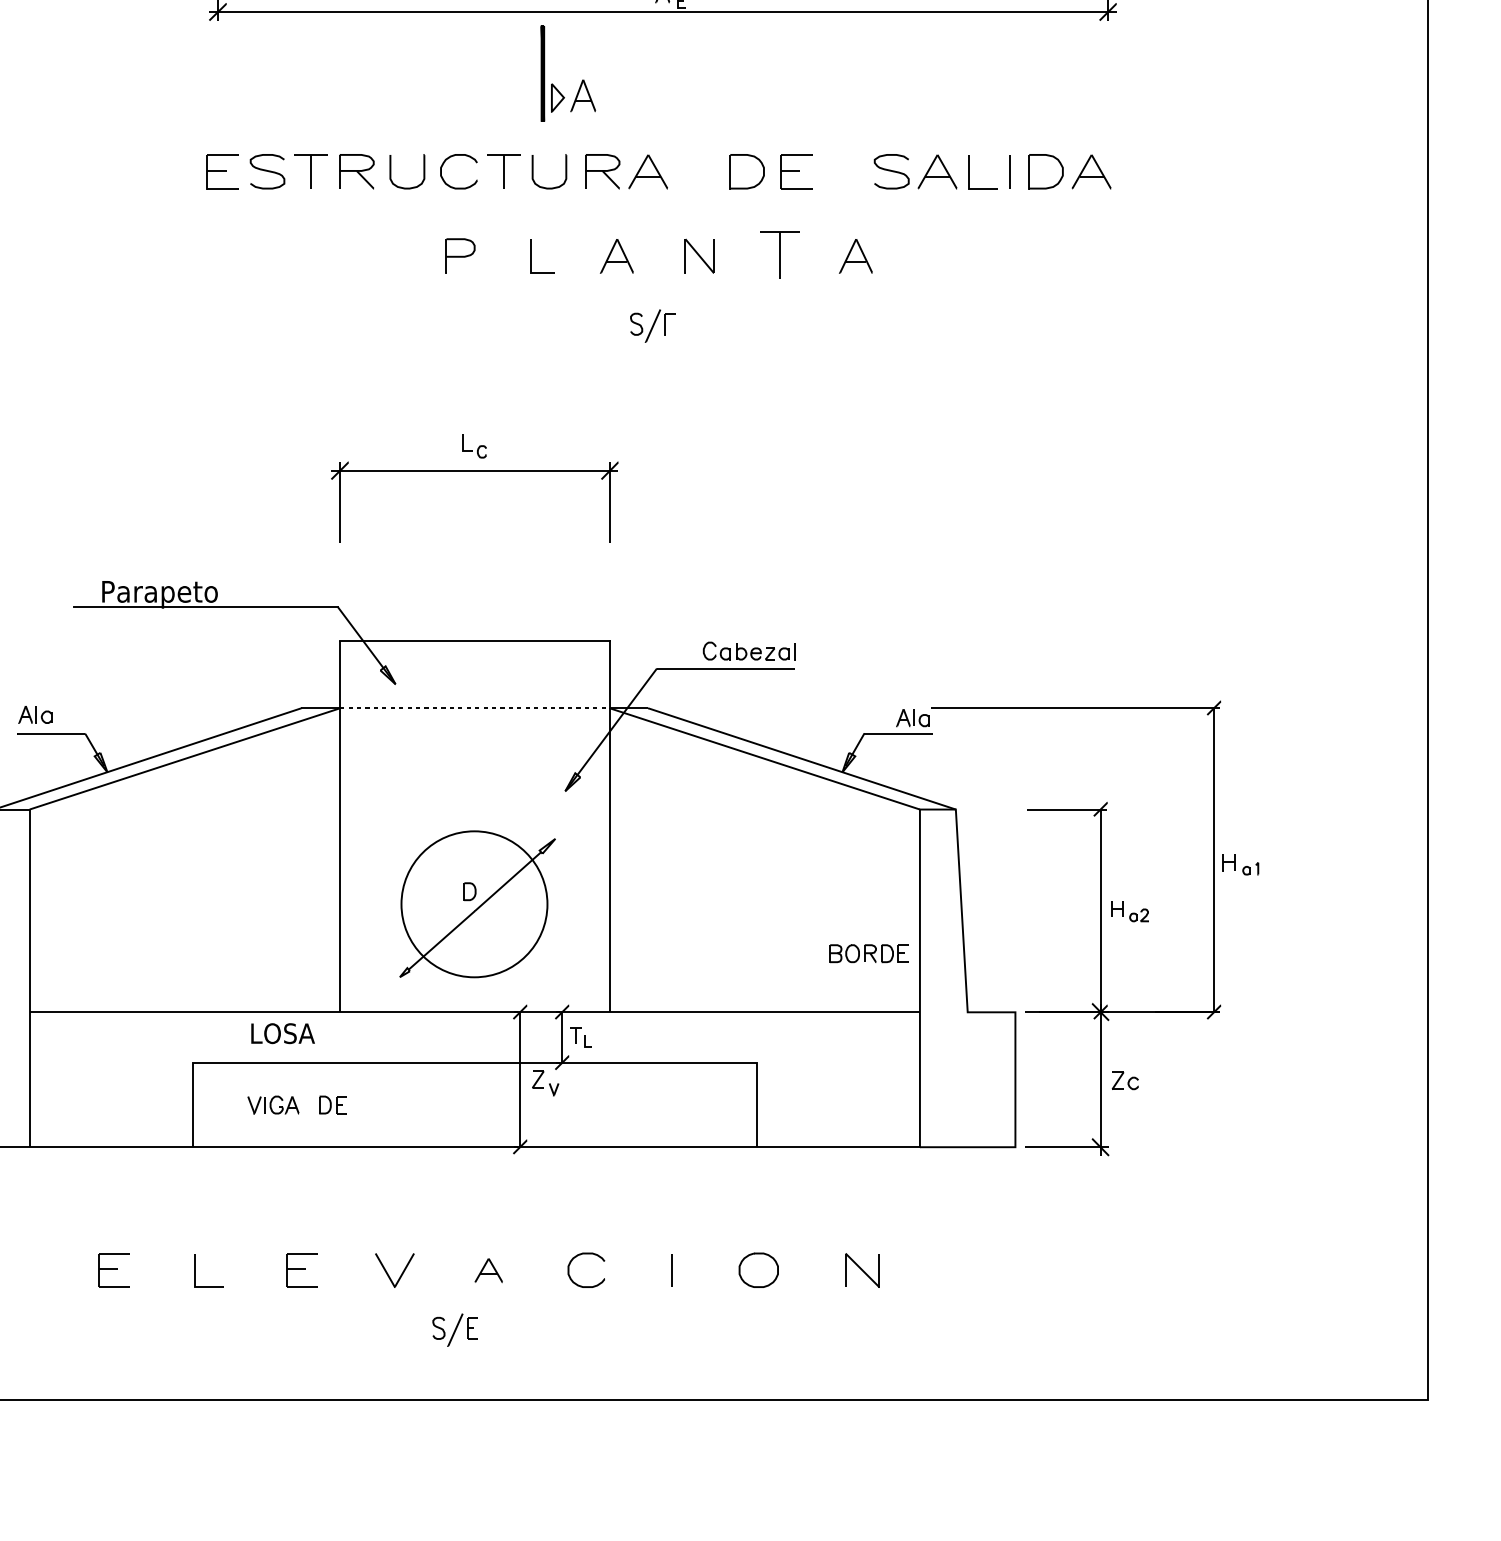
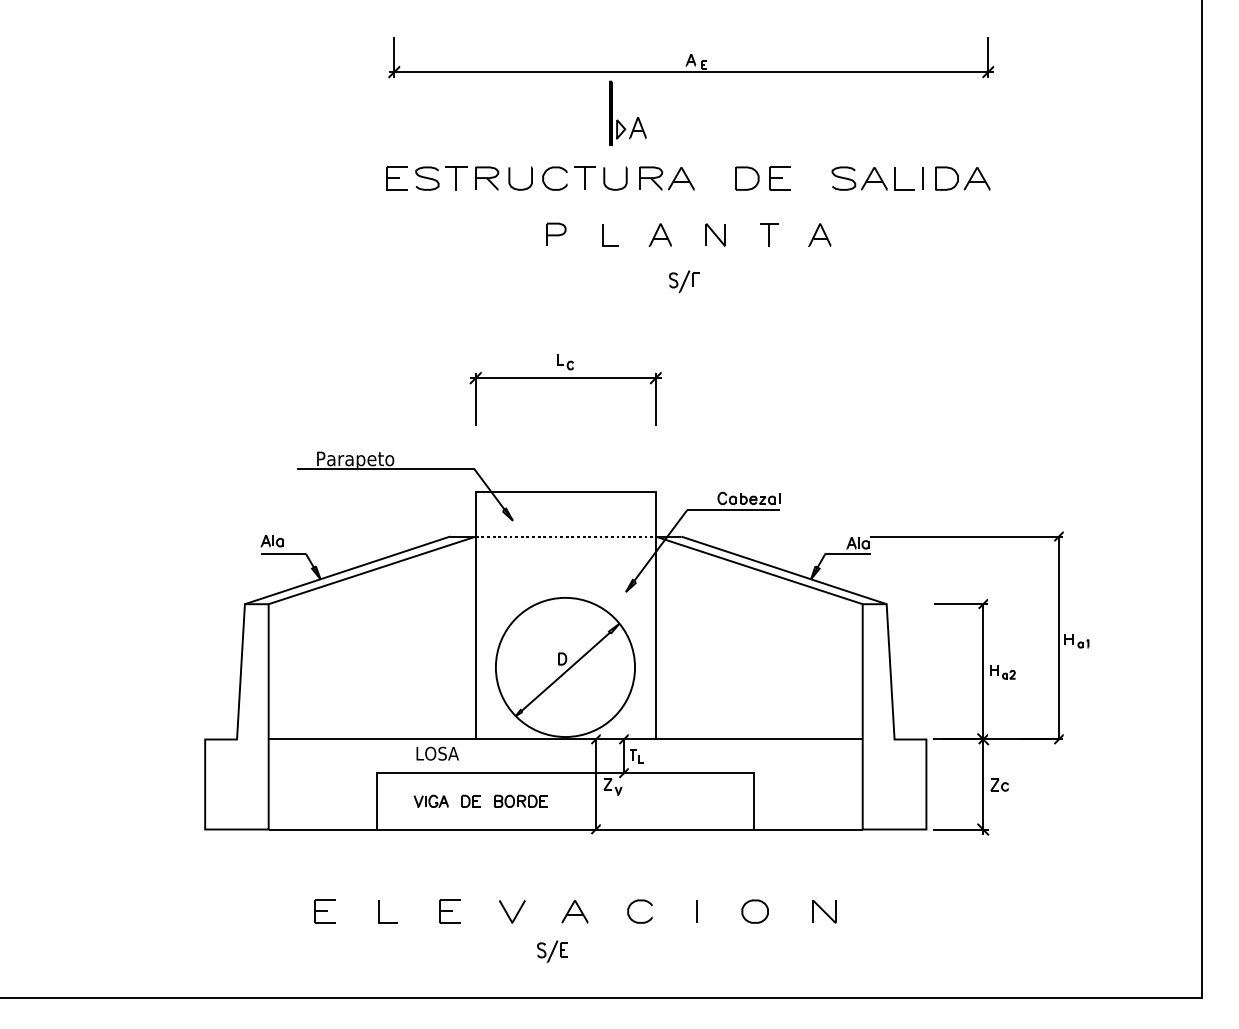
part: (780, 255) -> (769, 234), size x0.71
circle: (474, 904) -> (565, 667), size x1.43
part: (868, 952) -> (520, 800), moved
part: (488, 1270) -> (574, 911), size x1.43

